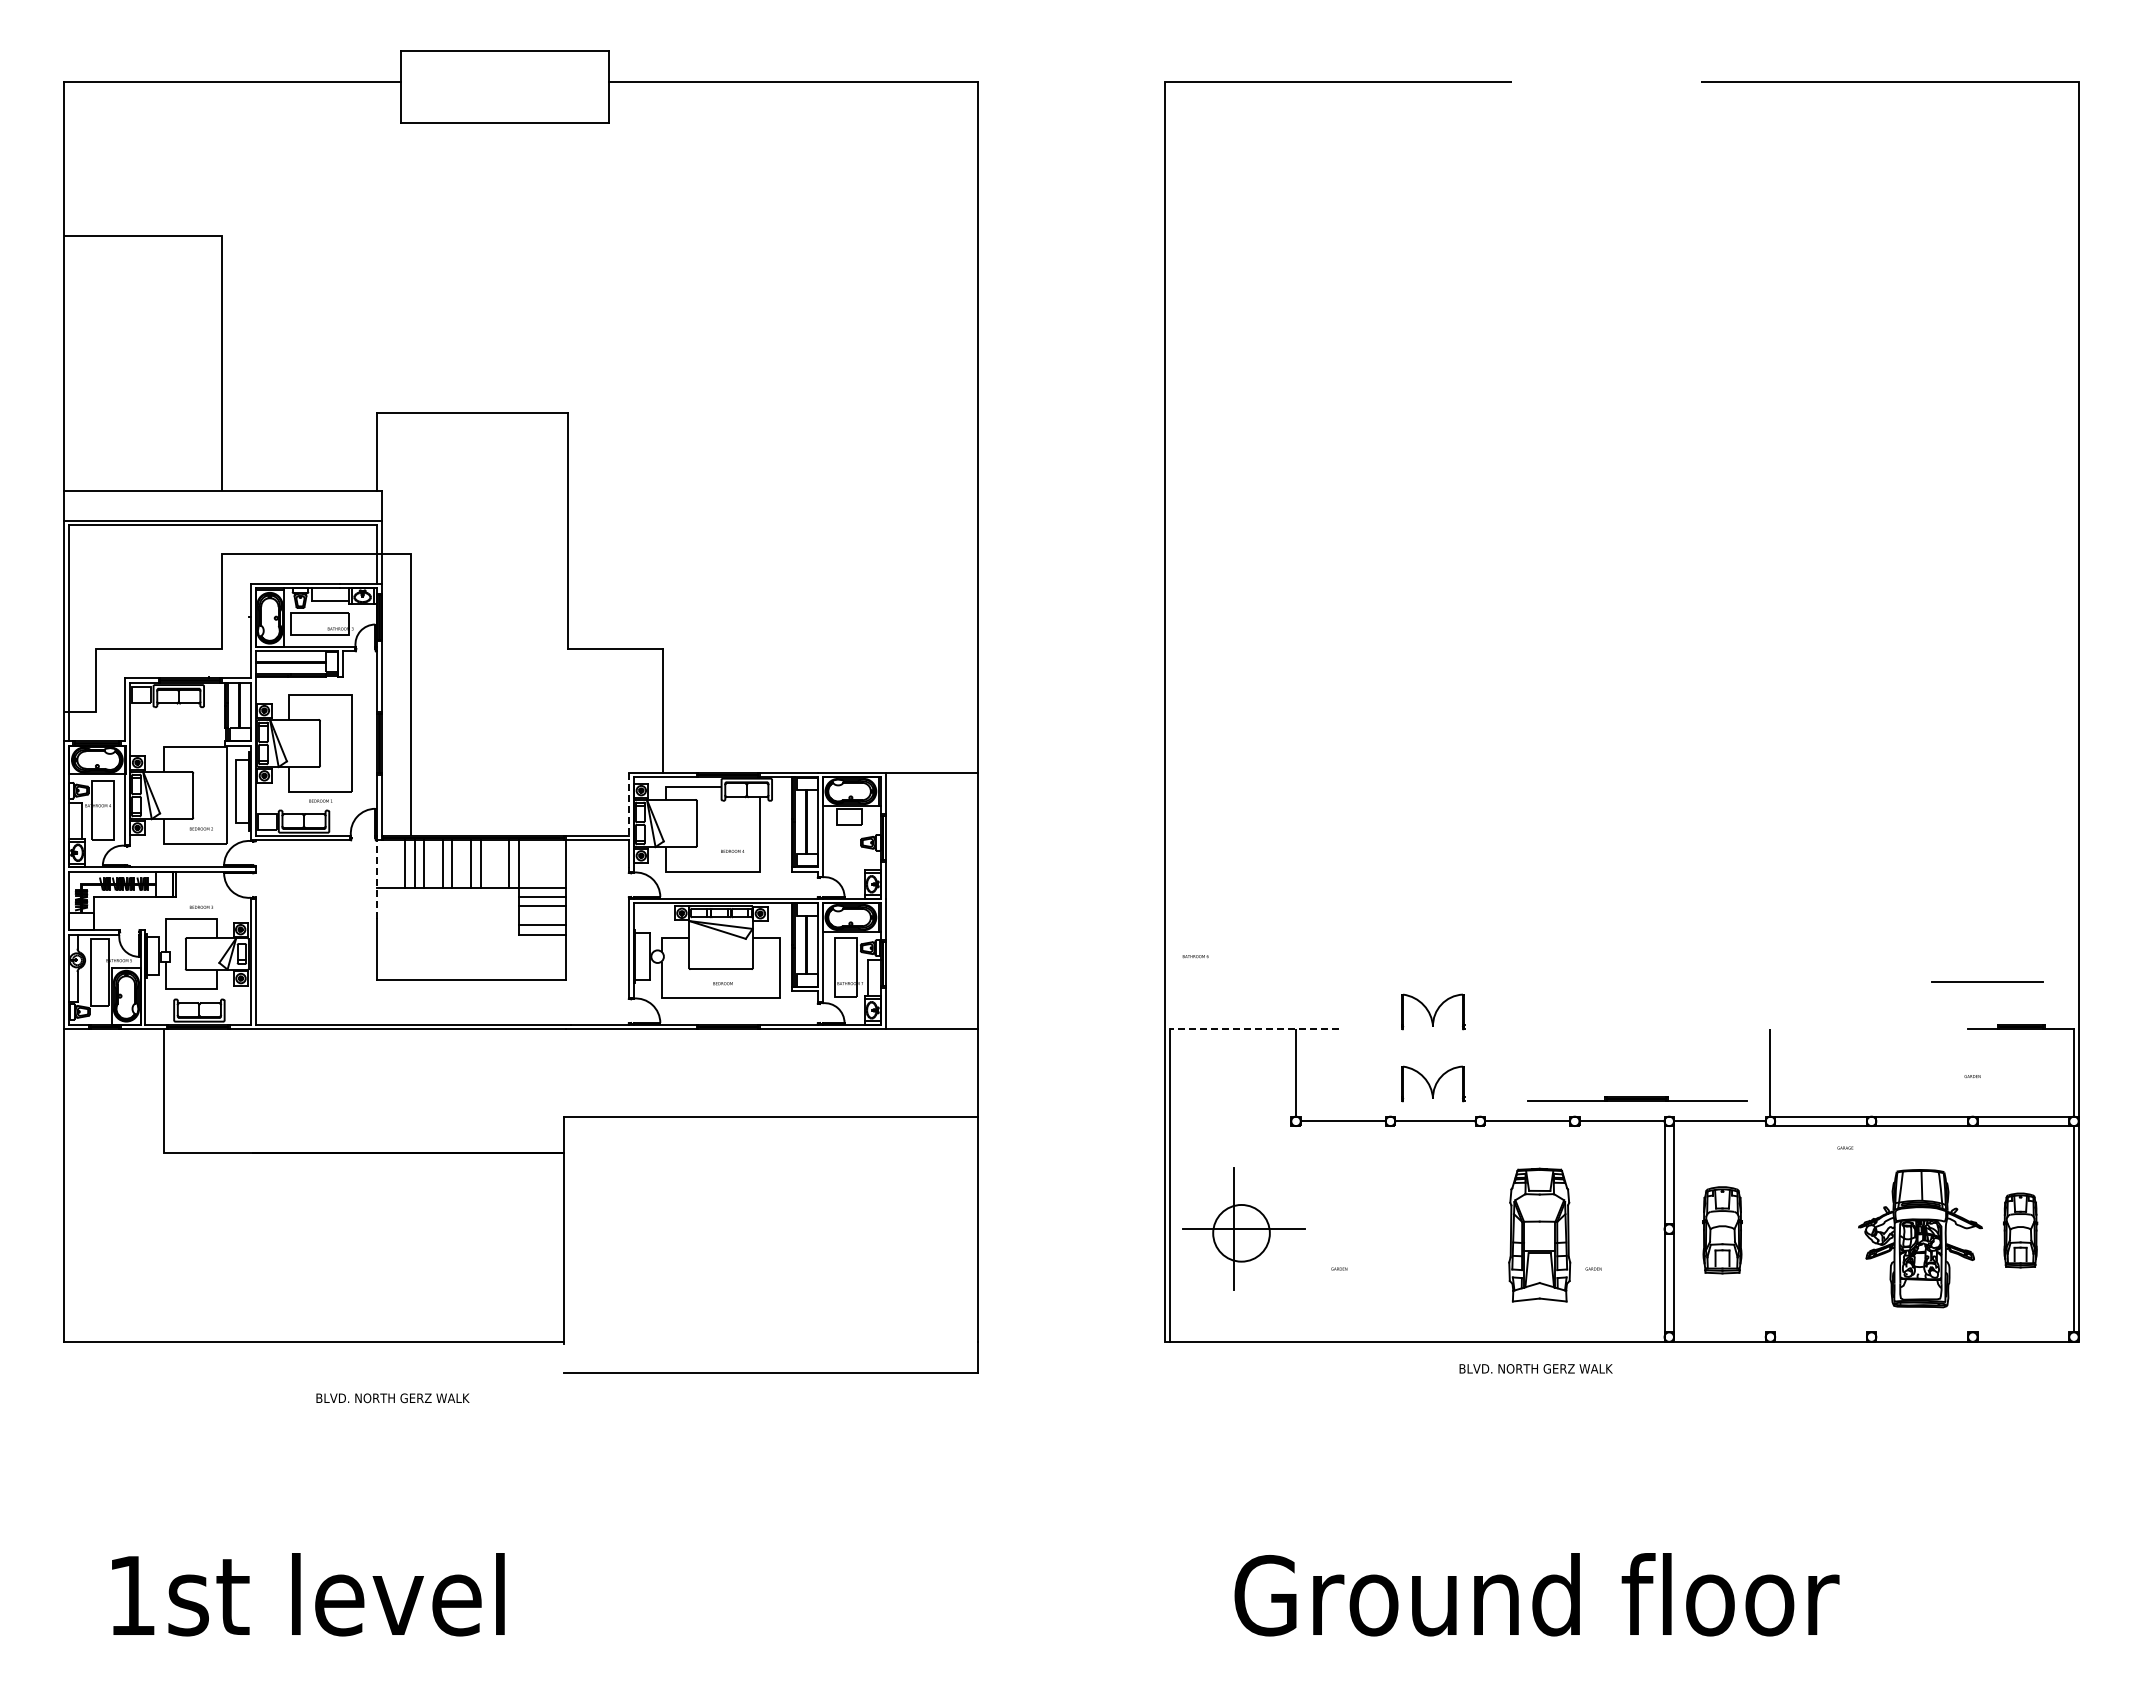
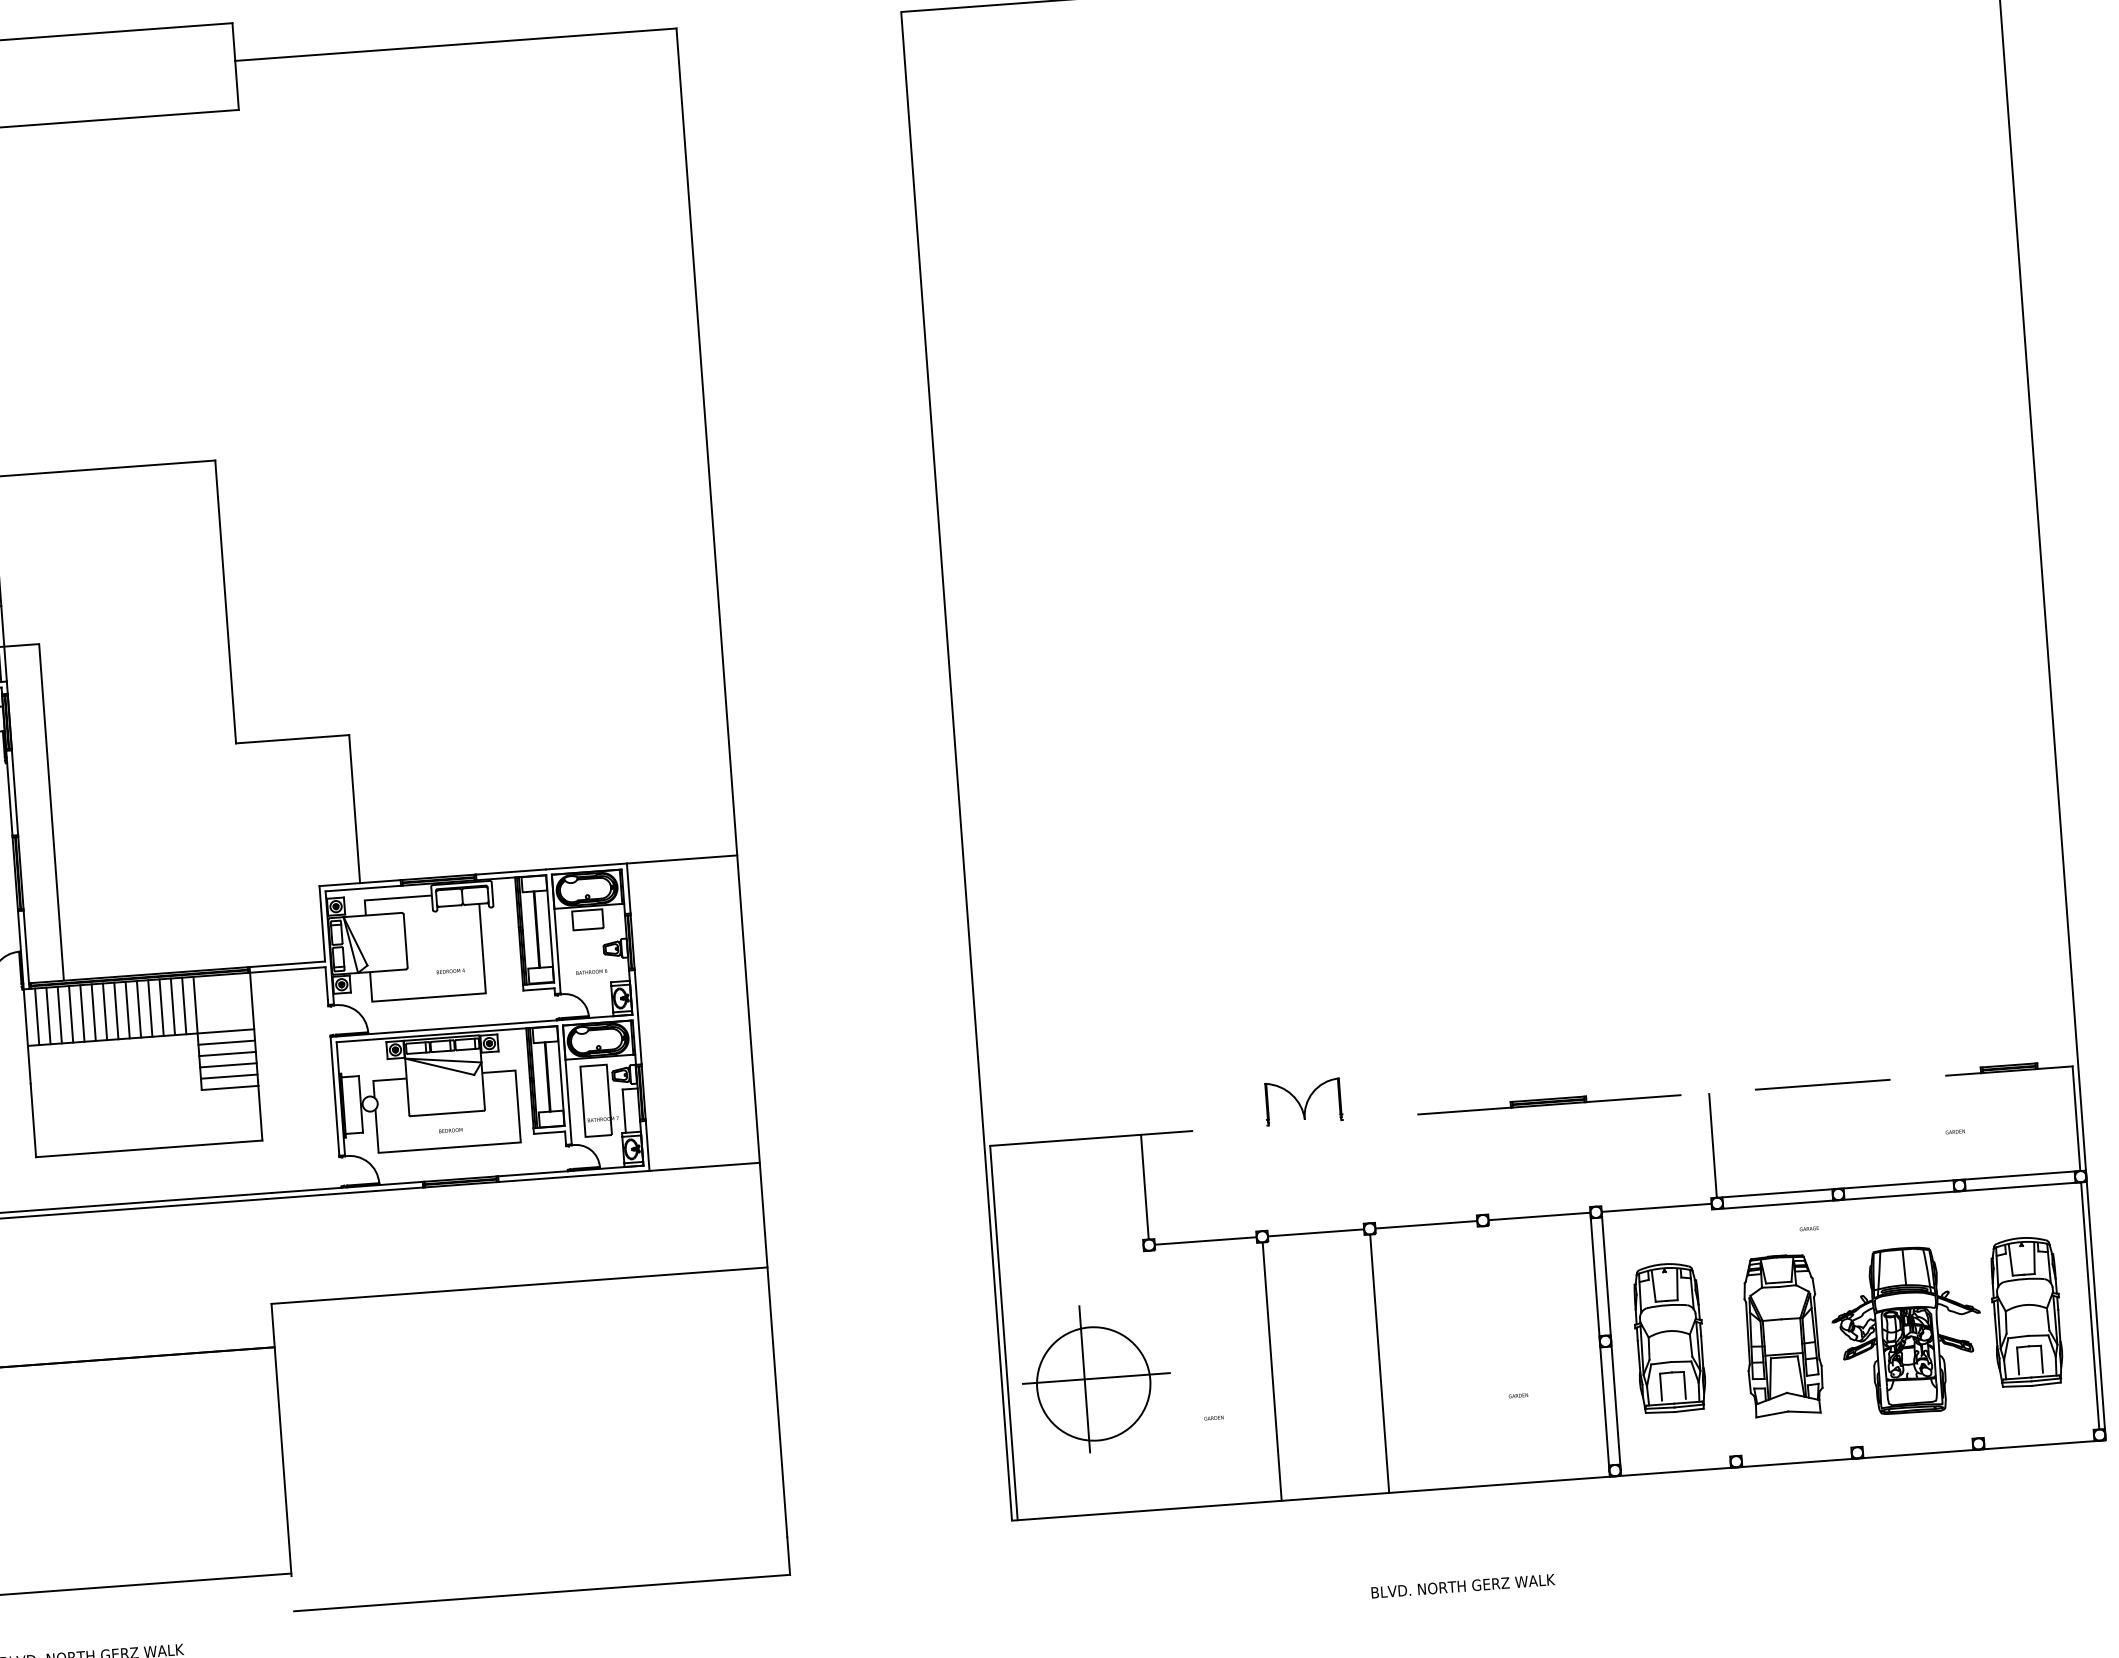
line: (628, 804) -> (321, 924), dashed -> solid
line: (386, 863) -> (37, 1016), added
line: (395, 863) -> (48, 1015), added
line: (433, 863) -> (93, 1012), added
line: (461, 863) -> (127, 1009), added
line: (490, 863) -> (161, 1007), added
line: (499, 863) -> (172, 1006), added
line: (376, 879) -> (26, 1036), dashed -> solid
line: (541, 915) -> (227, 1064), added
text: (1195, 956) -> (591, 971), moved
line: (1987, 981) -> (1822, 1083), moved
line: (1253, 1029) -> (1090, 1138), dashed -> solid
part: (1433, 1083) -> (1310, 1187), removed
part: (1637, 1098) -> (1549, 1101), moved
part: (1722, 1229) -> (1669, 1337), size x1.43
part: (2020, 1230) -> (2026, 1312), size x1.67
circle: (1241, 1233) -> (1093, 1384), size x1.67
line: (1390, 1233) -> (1272, 1371), added
line: (1480, 1233) -> (1379, 1363), added
part: (1539, 1234) -> (1782, 1334), moved
text: (1535, 1368) -> (1462, 1585), moved

